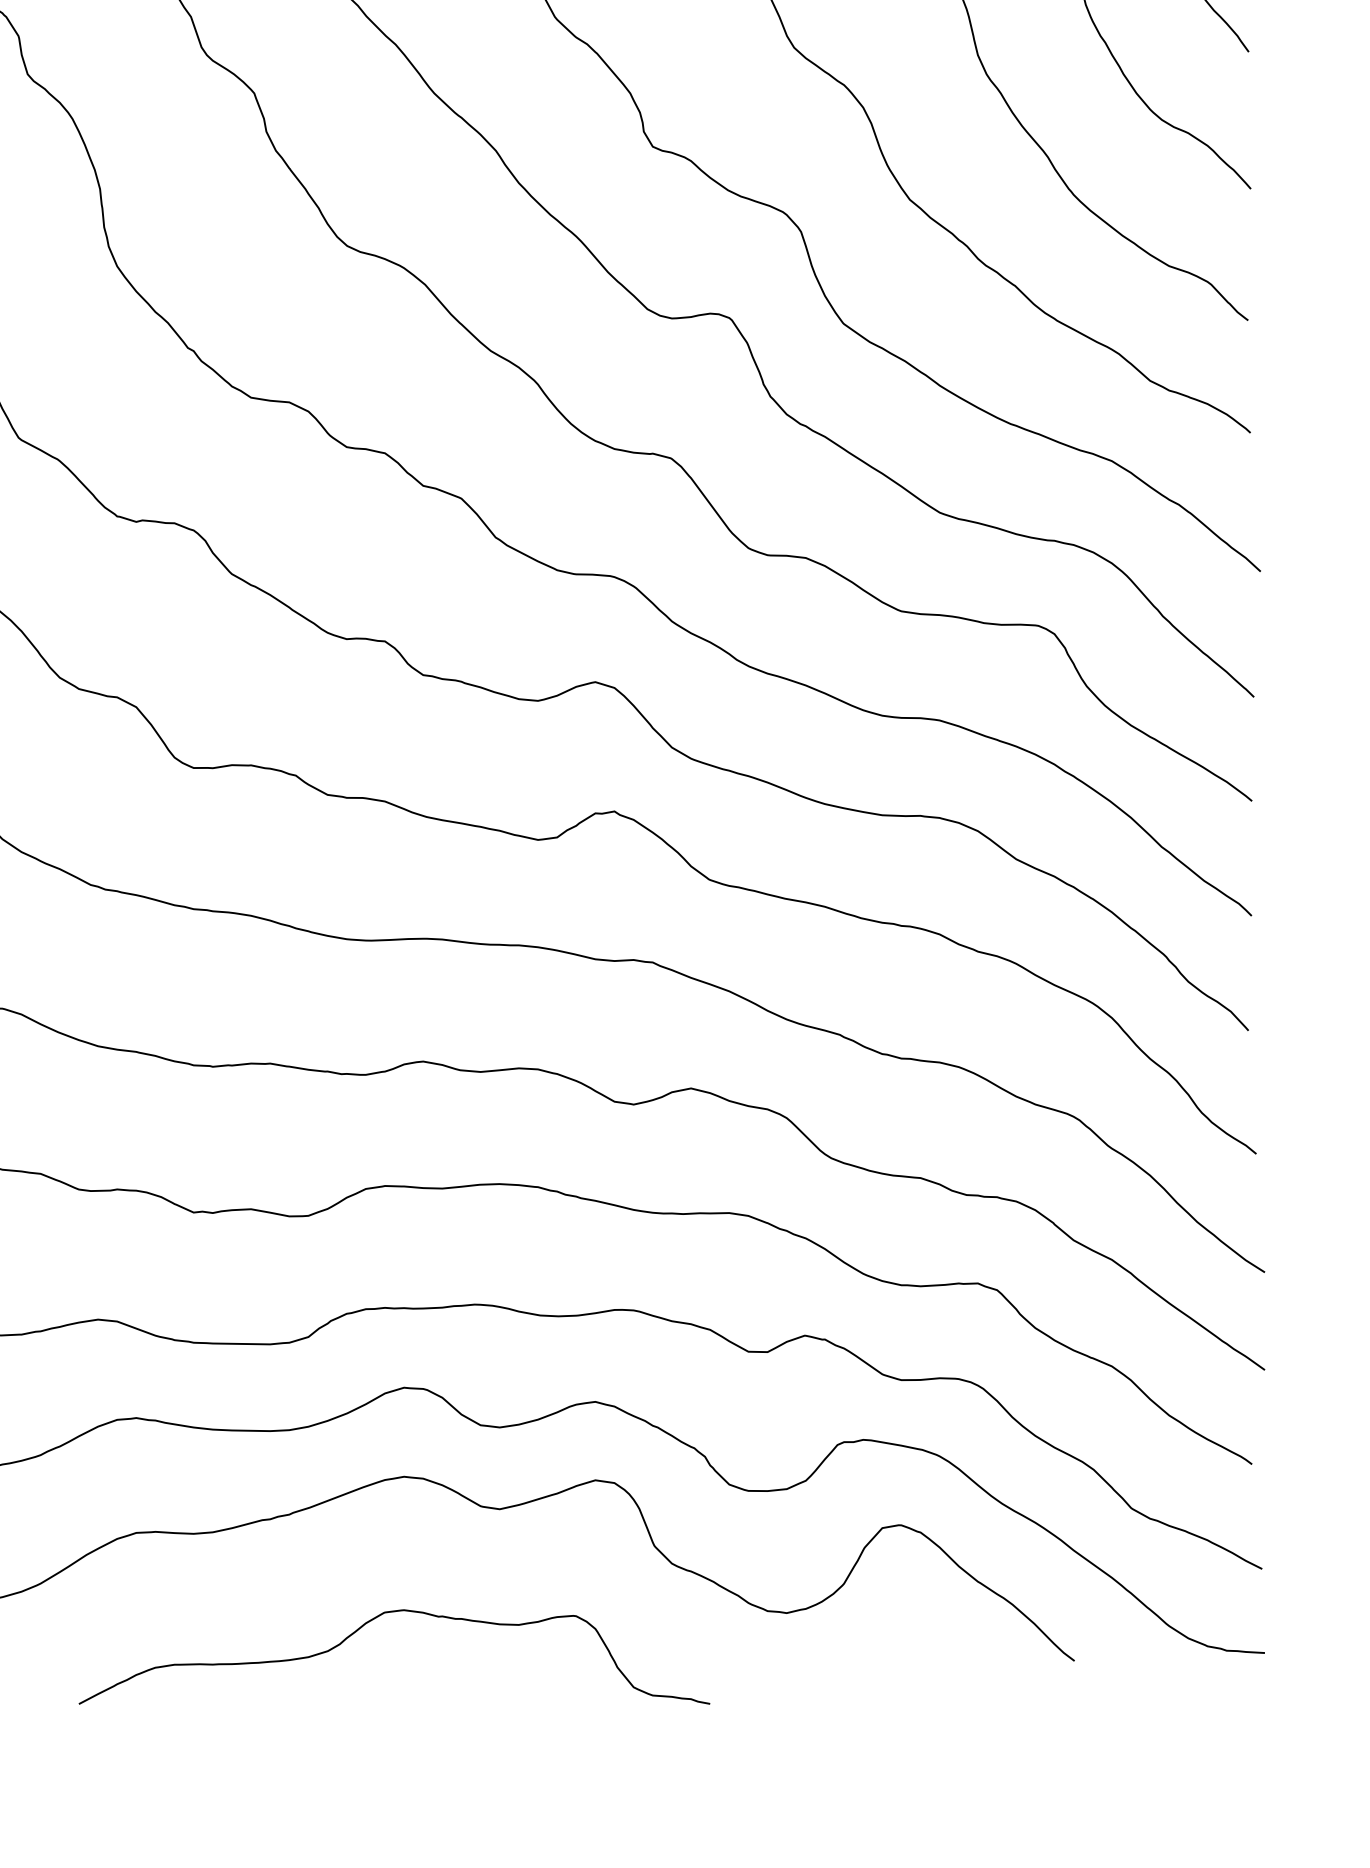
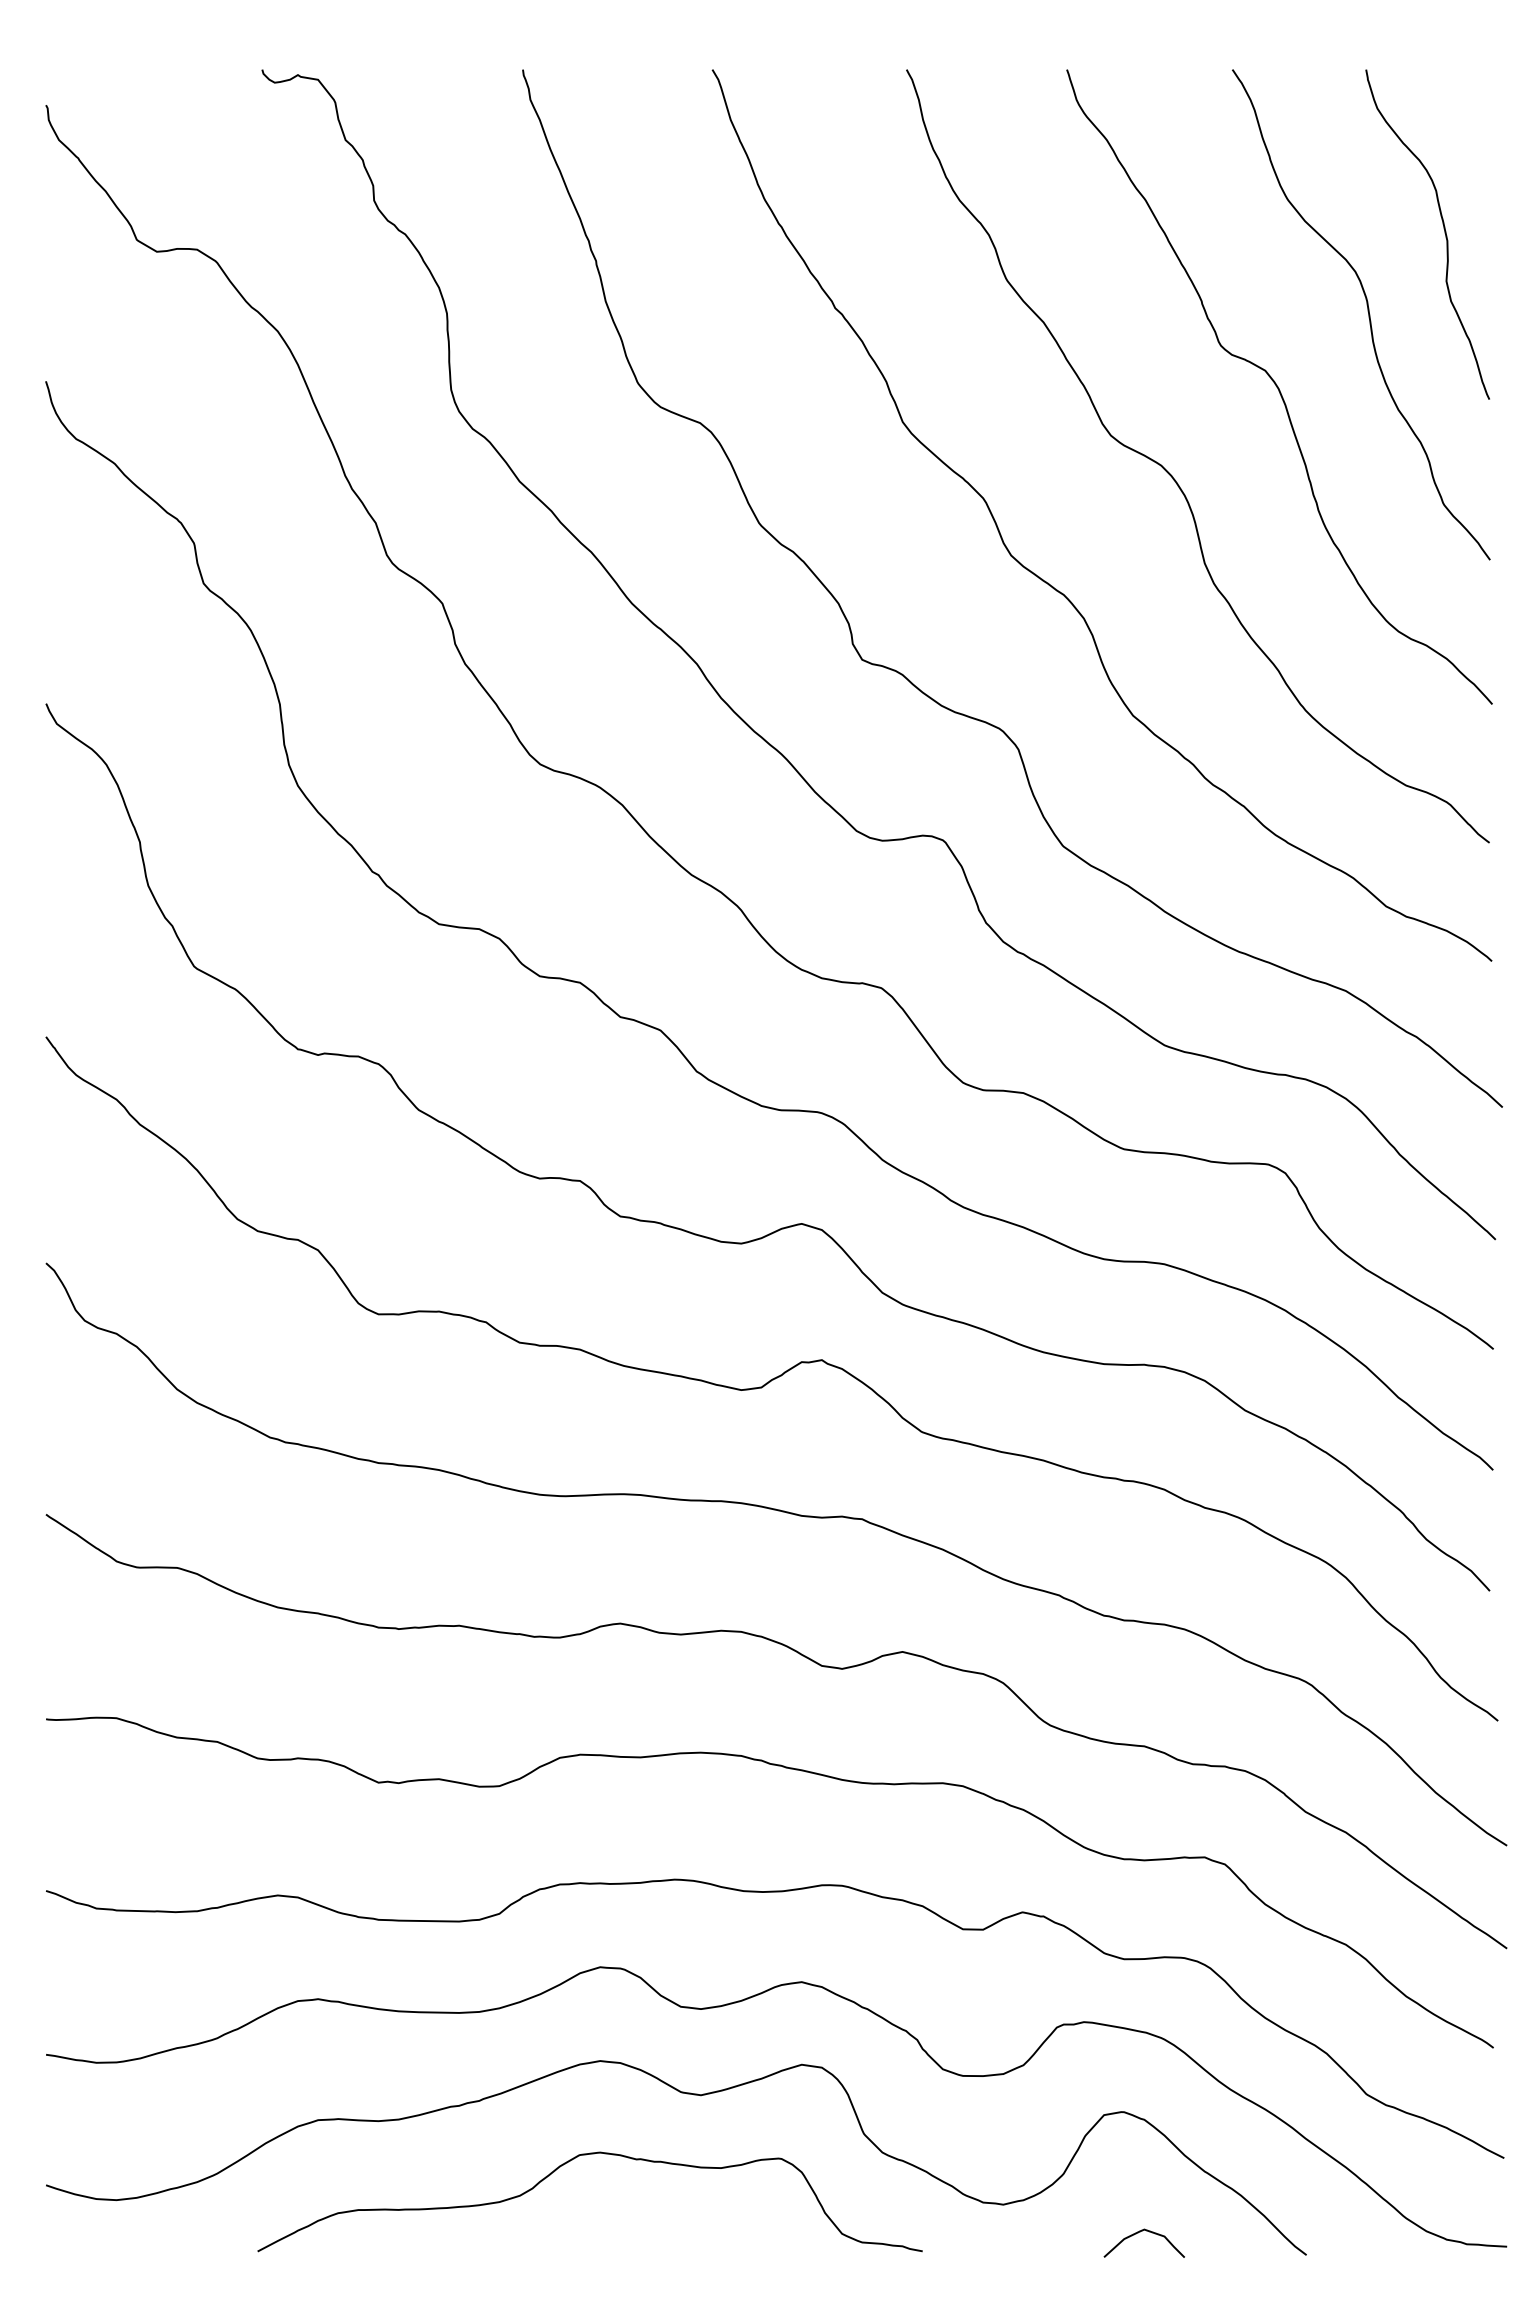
curve: (373, 1620) -> (567, 2163), moved
curve: (915, 1640) -> (1138, 2233), added

